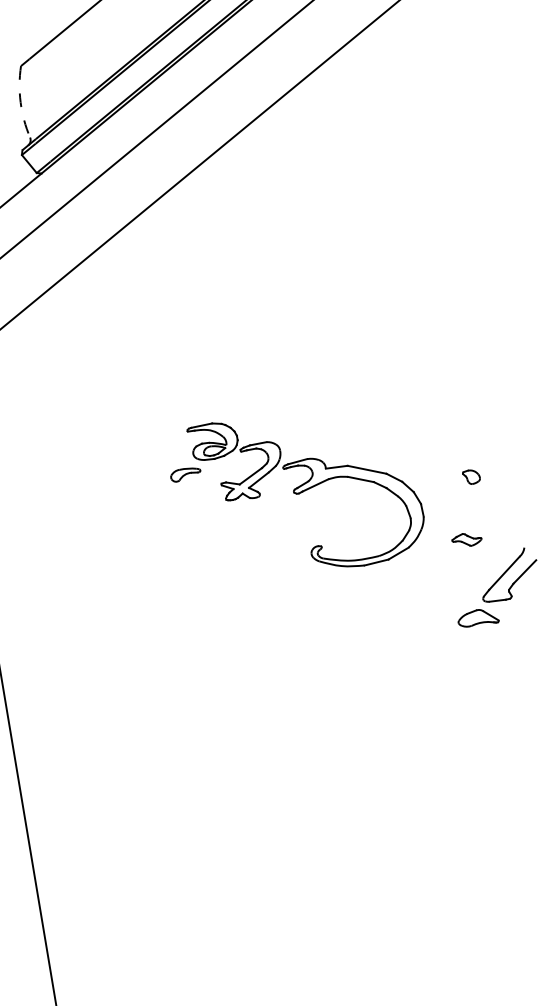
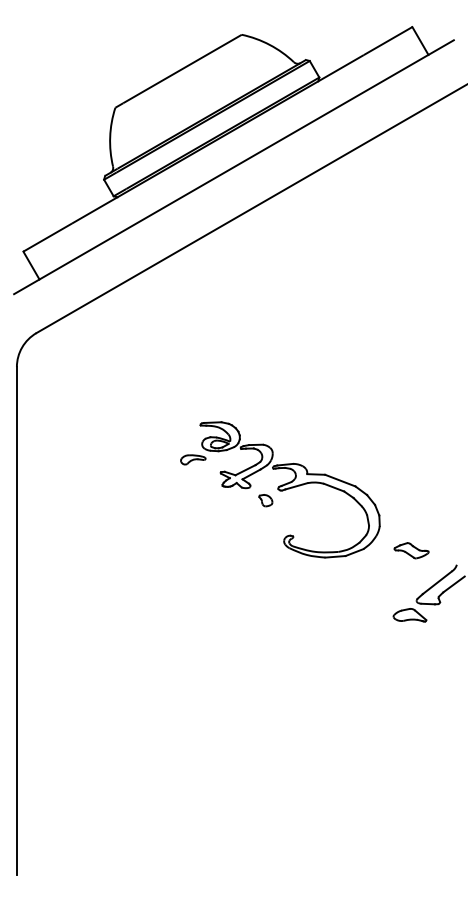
arc: (21, 102) -> (110, 137), dashed -> solid
part: (471, 476) -> (265, 500), moved
part: (466, 539) -> (411, 550), size x1.43

